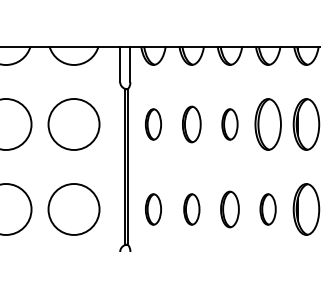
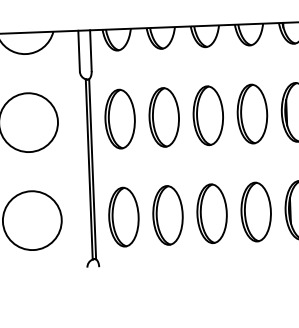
part: (153, 124) -> (120, 119), size x1.67
part: (191, 124) -> (164, 117), size x1.43
part: (229, 124) -> (207, 115), size x1.67
part: (153, 209) -> (123, 217), size x1.67
part: (191, 209) -> (167, 215), size x1.67
part: (229, 209) -> (211, 213), size x1.43
part: (267, 209) -> (255, 212), size x1.67

